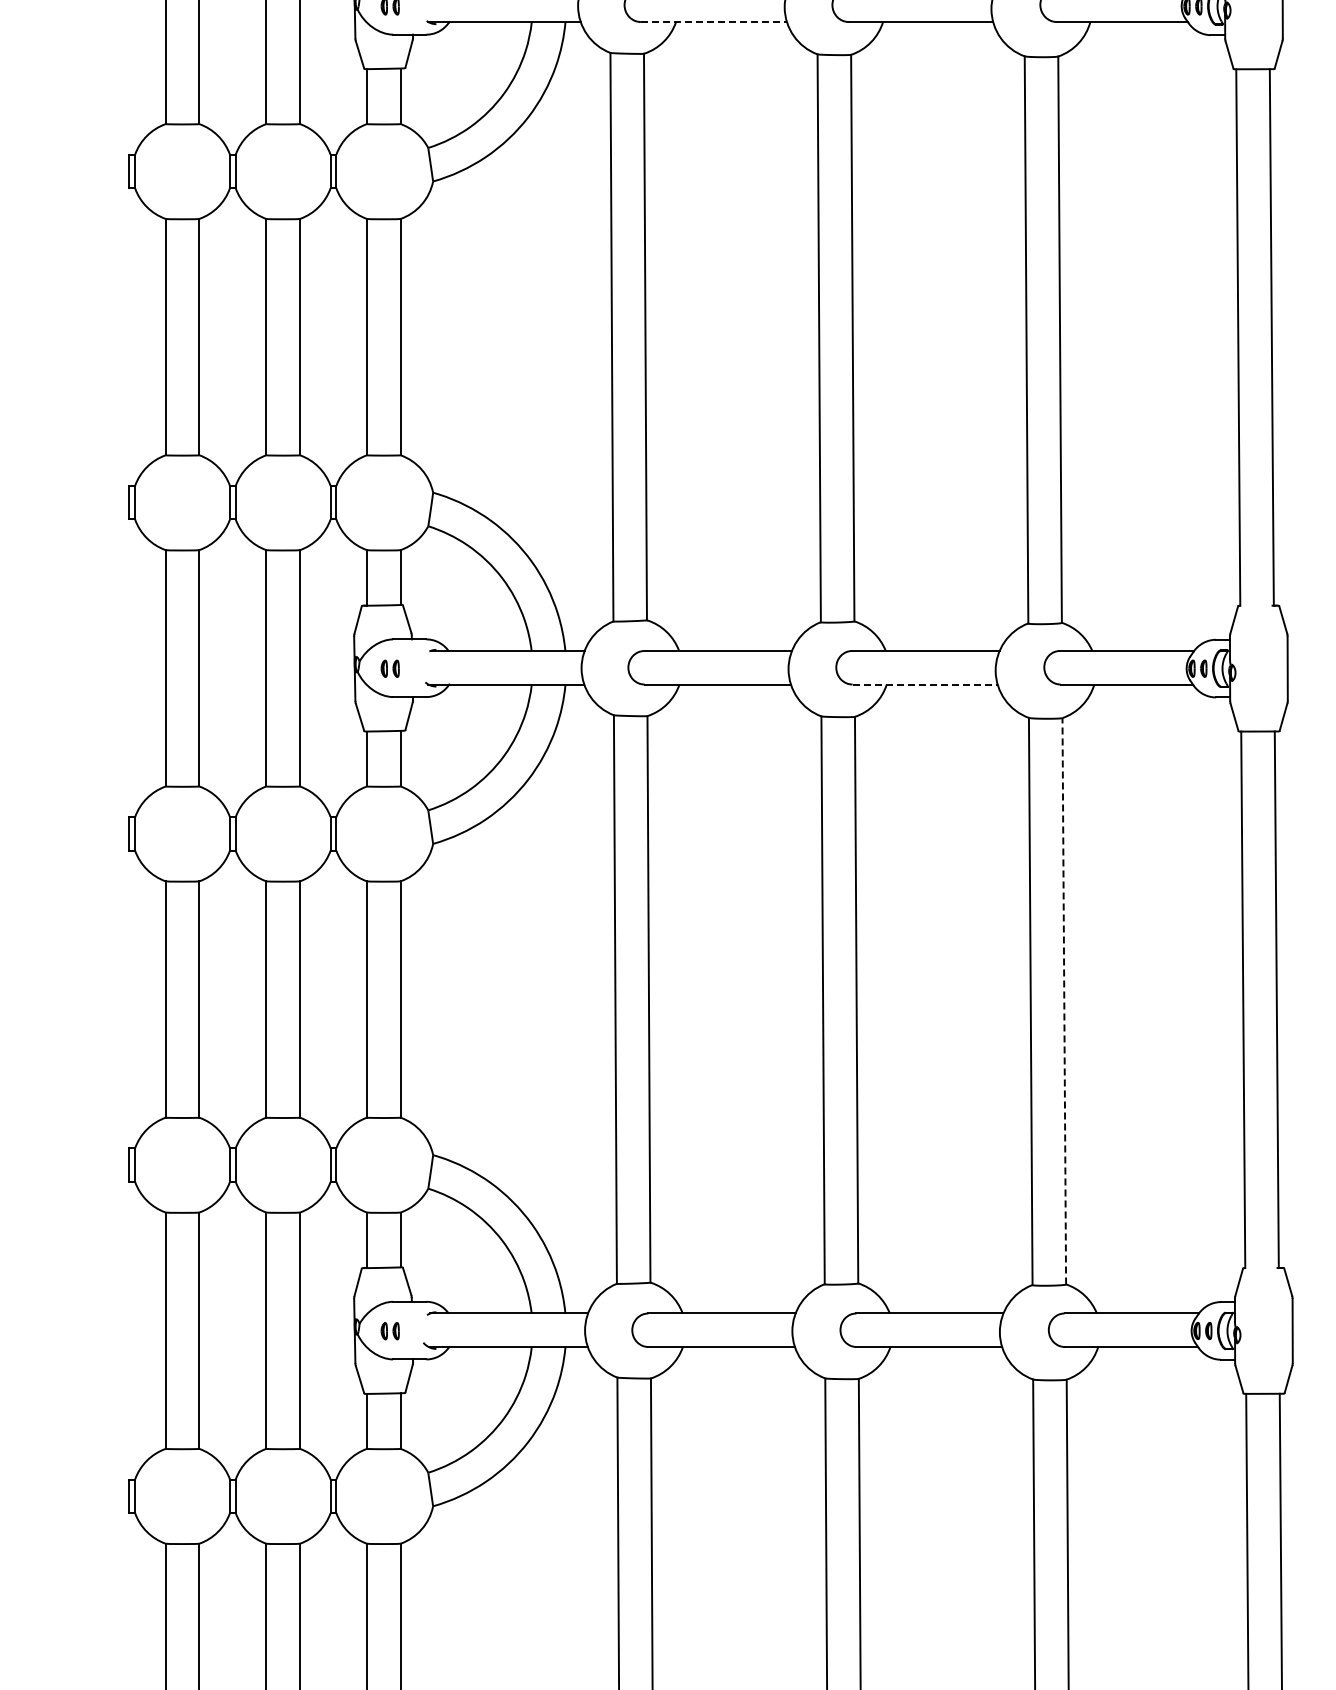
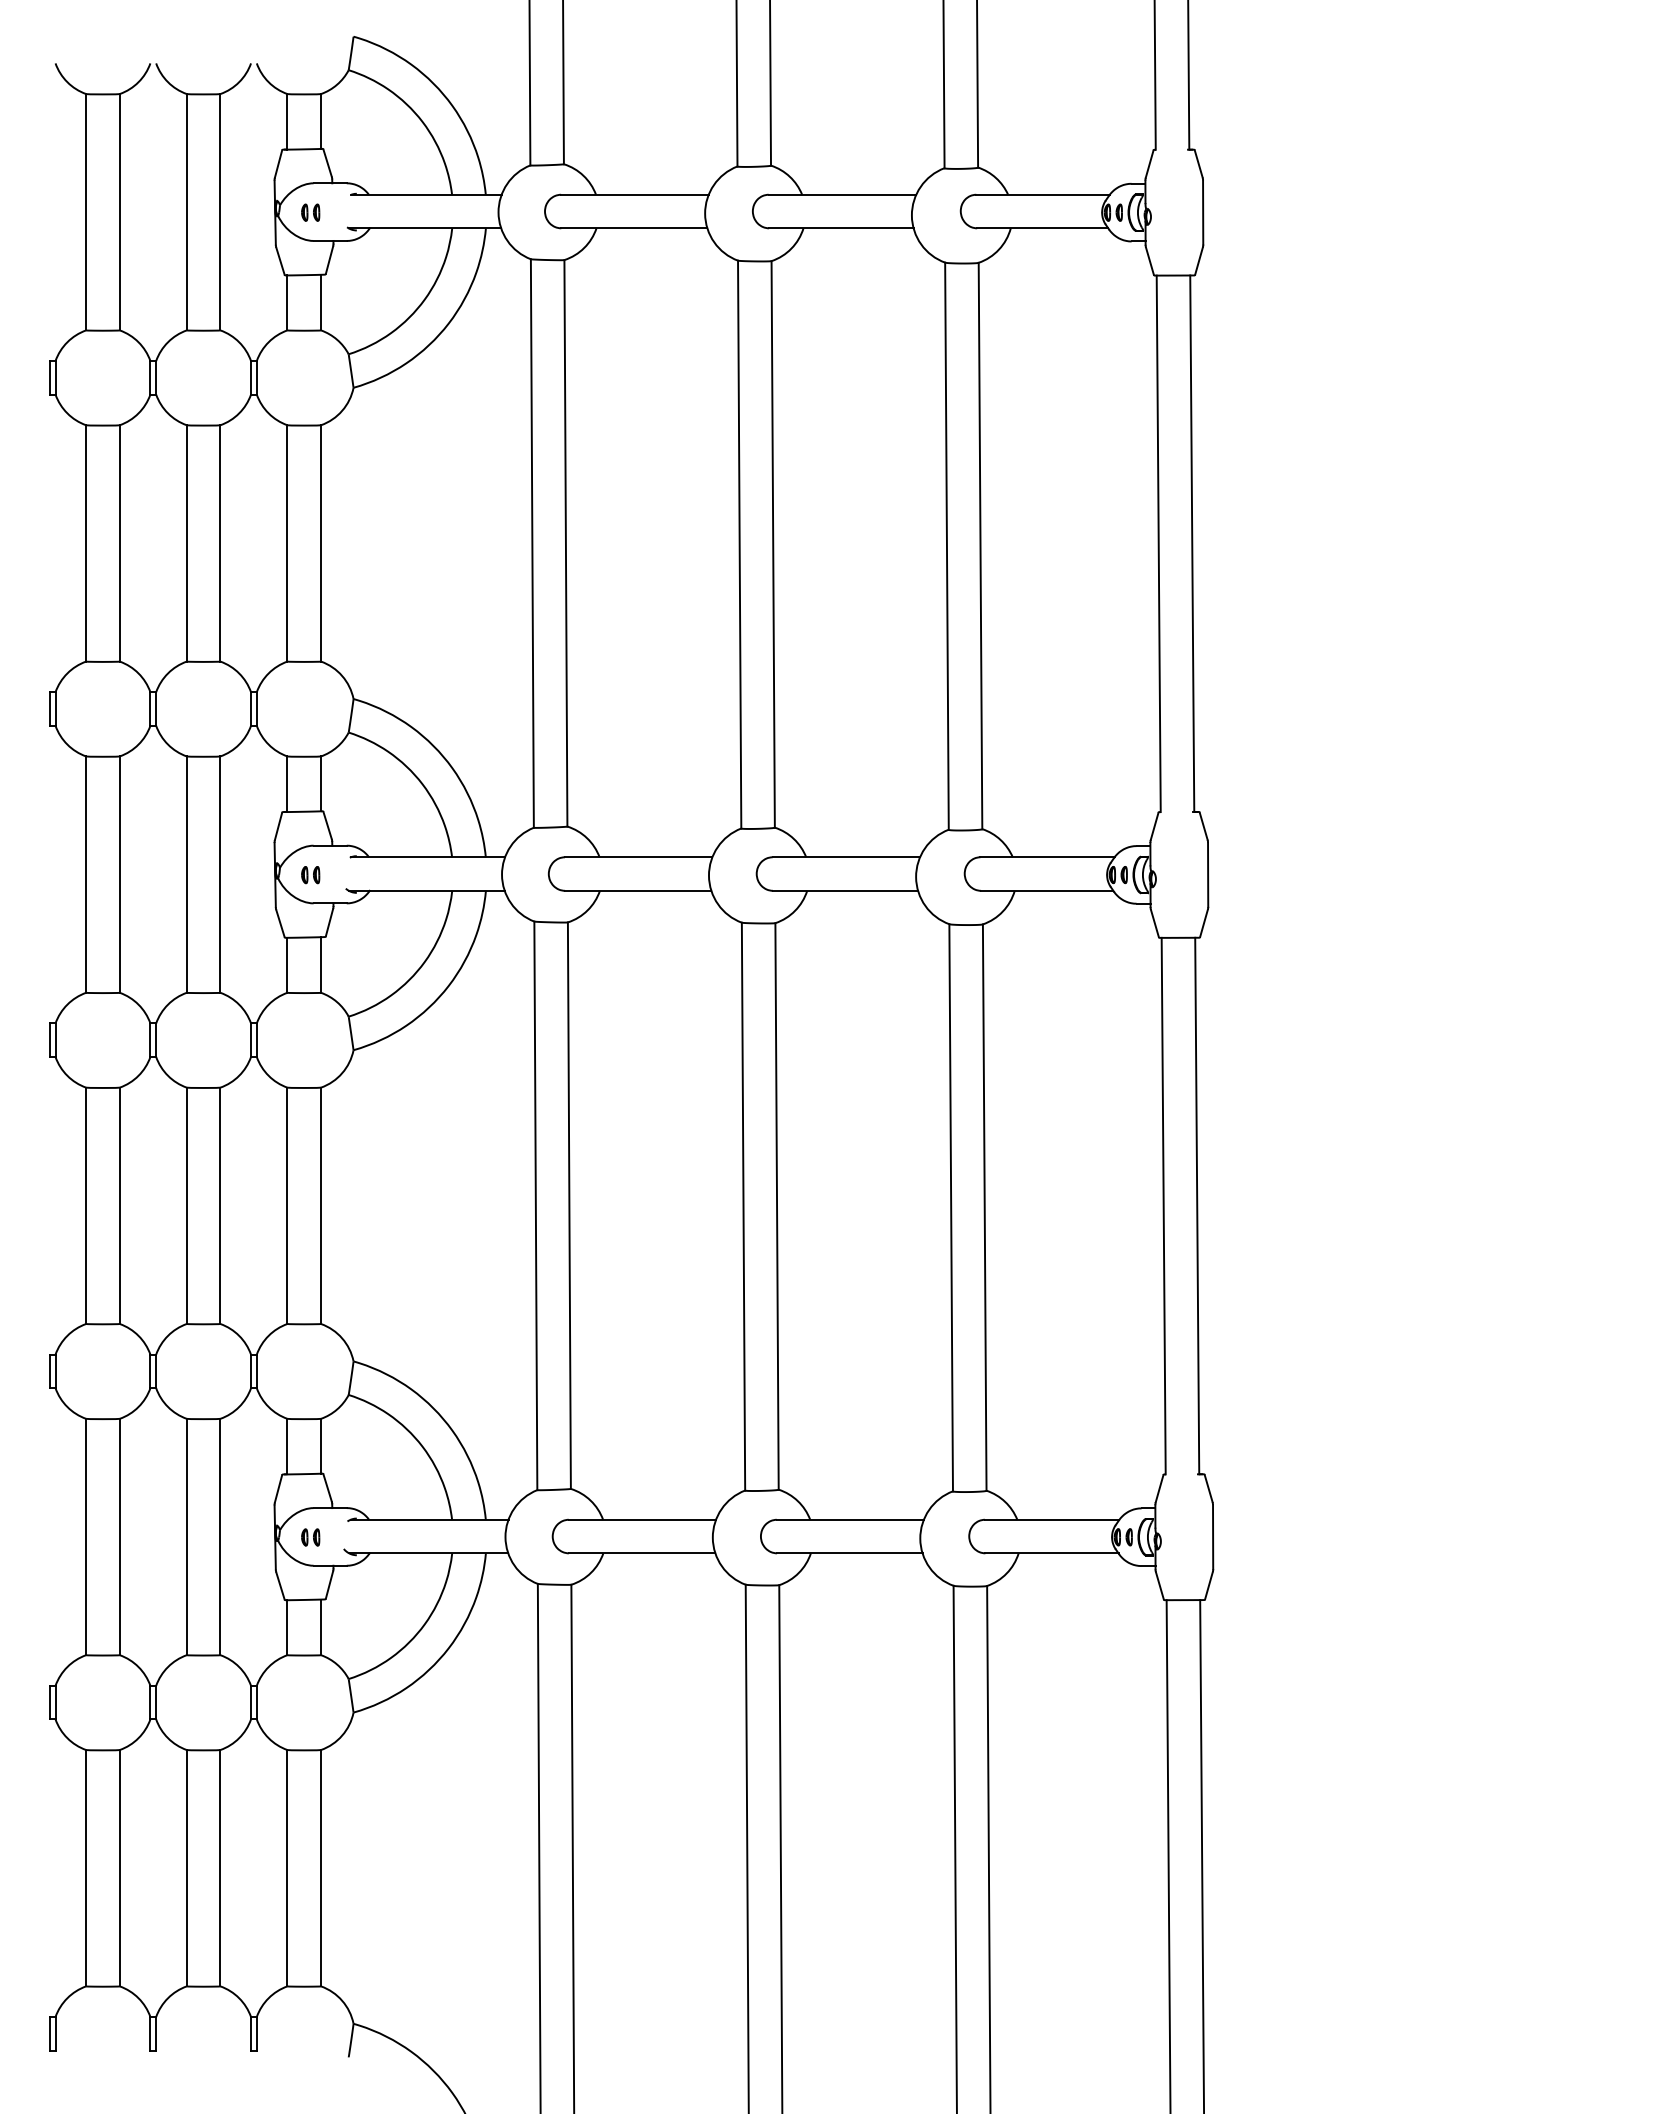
line: (714, 22) -> (634, 228), dashed -> solid
line: (925, 684) -> (845, 890), dashed -> solid
line: (1064, 1001) -> (984, 1207), dashed -> solid

